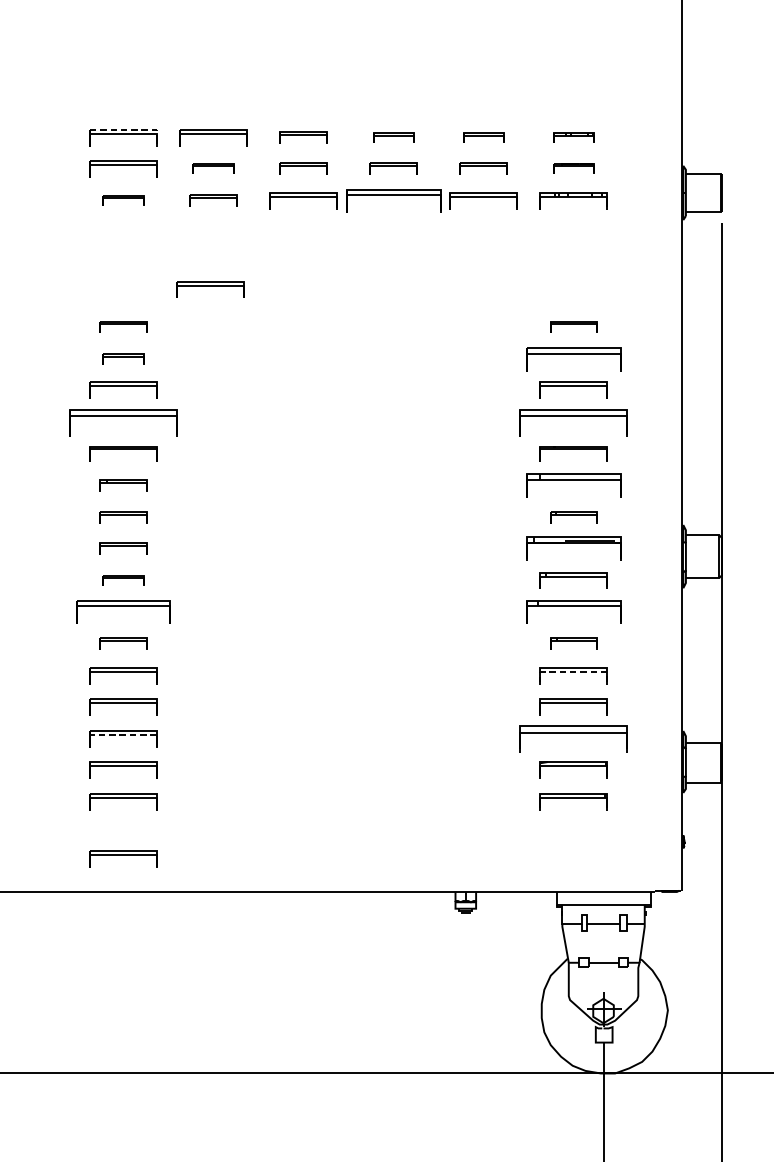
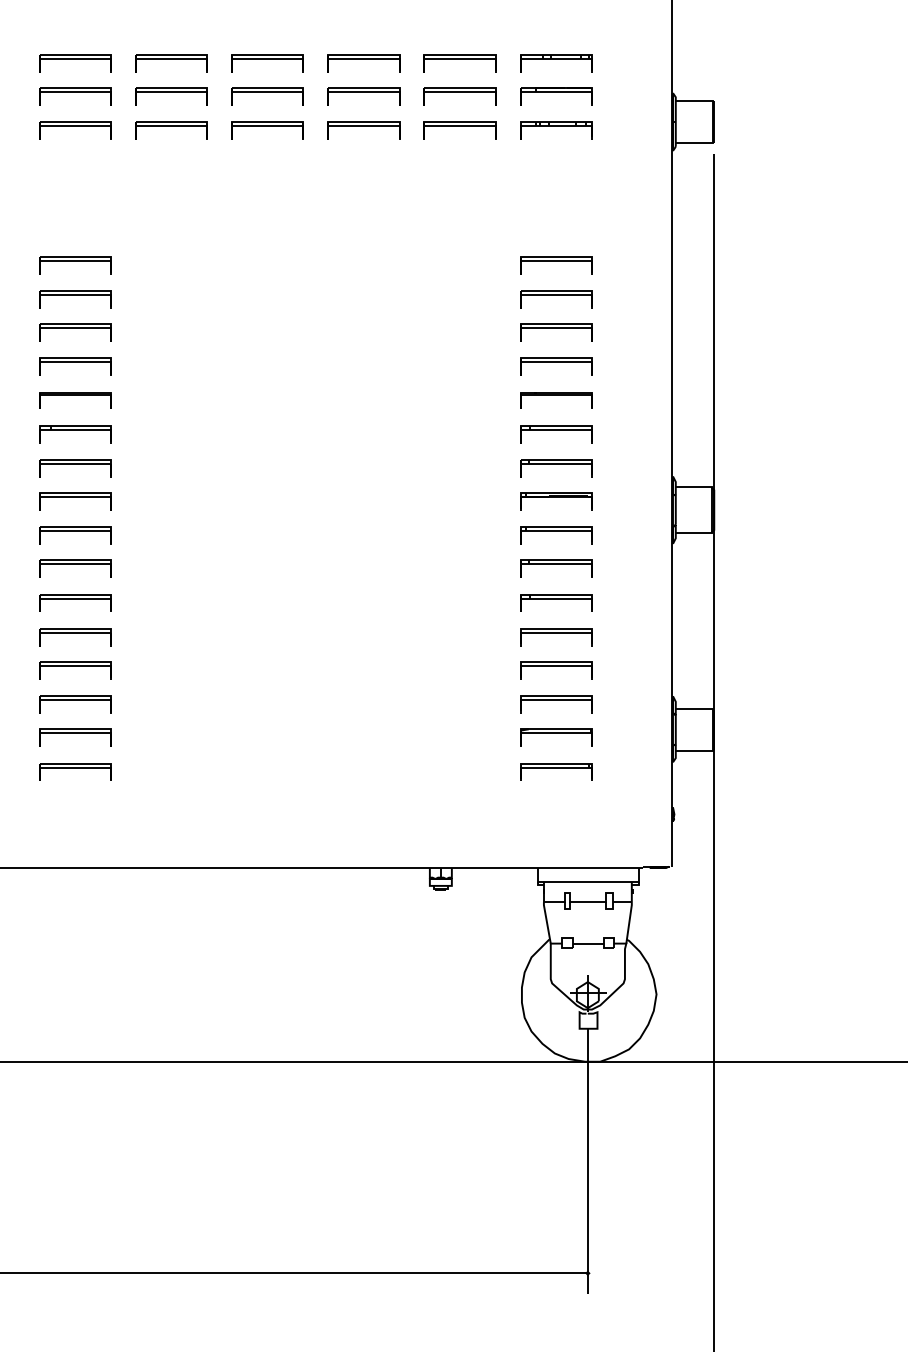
line: (132, 129) -> (85, 54), dashed -> solid
part: (303, 138) -> (267, 63), size x1.43
part: (393, 138) -> (363, 63), size x1.67
part: (483, 138) -> (459, 63), size x1.67
part: (574, 138) -> (556, 63), size x1.67
part: (213, 169) -> (171, 96), size x1.67
part: (303, 169) -> (267, 96), size x1.43
part: (393, 169) -> (363, 96), size x1.43
part: (483, 169) -> (459, 96), size x1.43
part: (574, 169) -> (556, 96), size x1.67
part: (123, 200) -> (75, 130), size x1.67
part: (213, 200) -> (171, 130), size x1.43
part: (393, 200) -> (363, 130), size x0.71
part: (210, 289) -> (168, 225), removed
part: (123, 327) -> (75, 265), size x1.43
part: (574, 327) -> (556, 265), size x1.43
part: (123, 359) -> (75, 299), size x1.67
part: (574, 359) -> (556, 299), size x0.71
part: (123, 422) -> (75, 366), size x0.62
part: (574, 422) -> (556, 366), size x0.62
part: (123, 485) -> (75, 434), size x1.43
part: (574, 485) -> (556, 434), size x0.71
part: (123, 517) -> (75, 468), size x1.43
part: (574, 517) -> (556, 468), size x1.43
part: (123, 548) -> (75, 501), size x1.43
part: (574, 548) -> (556, 501), size x0.71
part: (123, 580) -> (75, 535), size x1.67
part: (123, 611) -> (75, 568), size x0.71
part: (574, 611) -> (556, 568), size x0.71
part: (123, 643) -> (75, 602), size x1.43
part: (574, 643) -> (556, 602), size x1.43
line: (574, 672) -> (556, 633), dashed -> solid
line: (123, 734) -> (75, 700), dashed -> solid
part: (574, 738) -> (556, 704), size x0.62
part: (123, 858) -> (75, 832), removed

